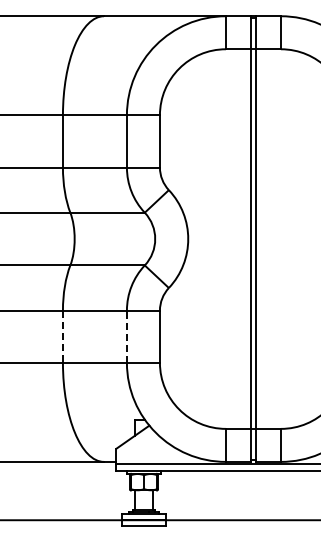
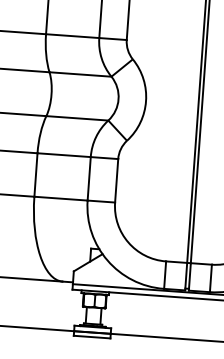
line: (126, 336) -> (88, 178), dashed -> solid
line: (62, 337) -> (35, 175), dashed -> solid

